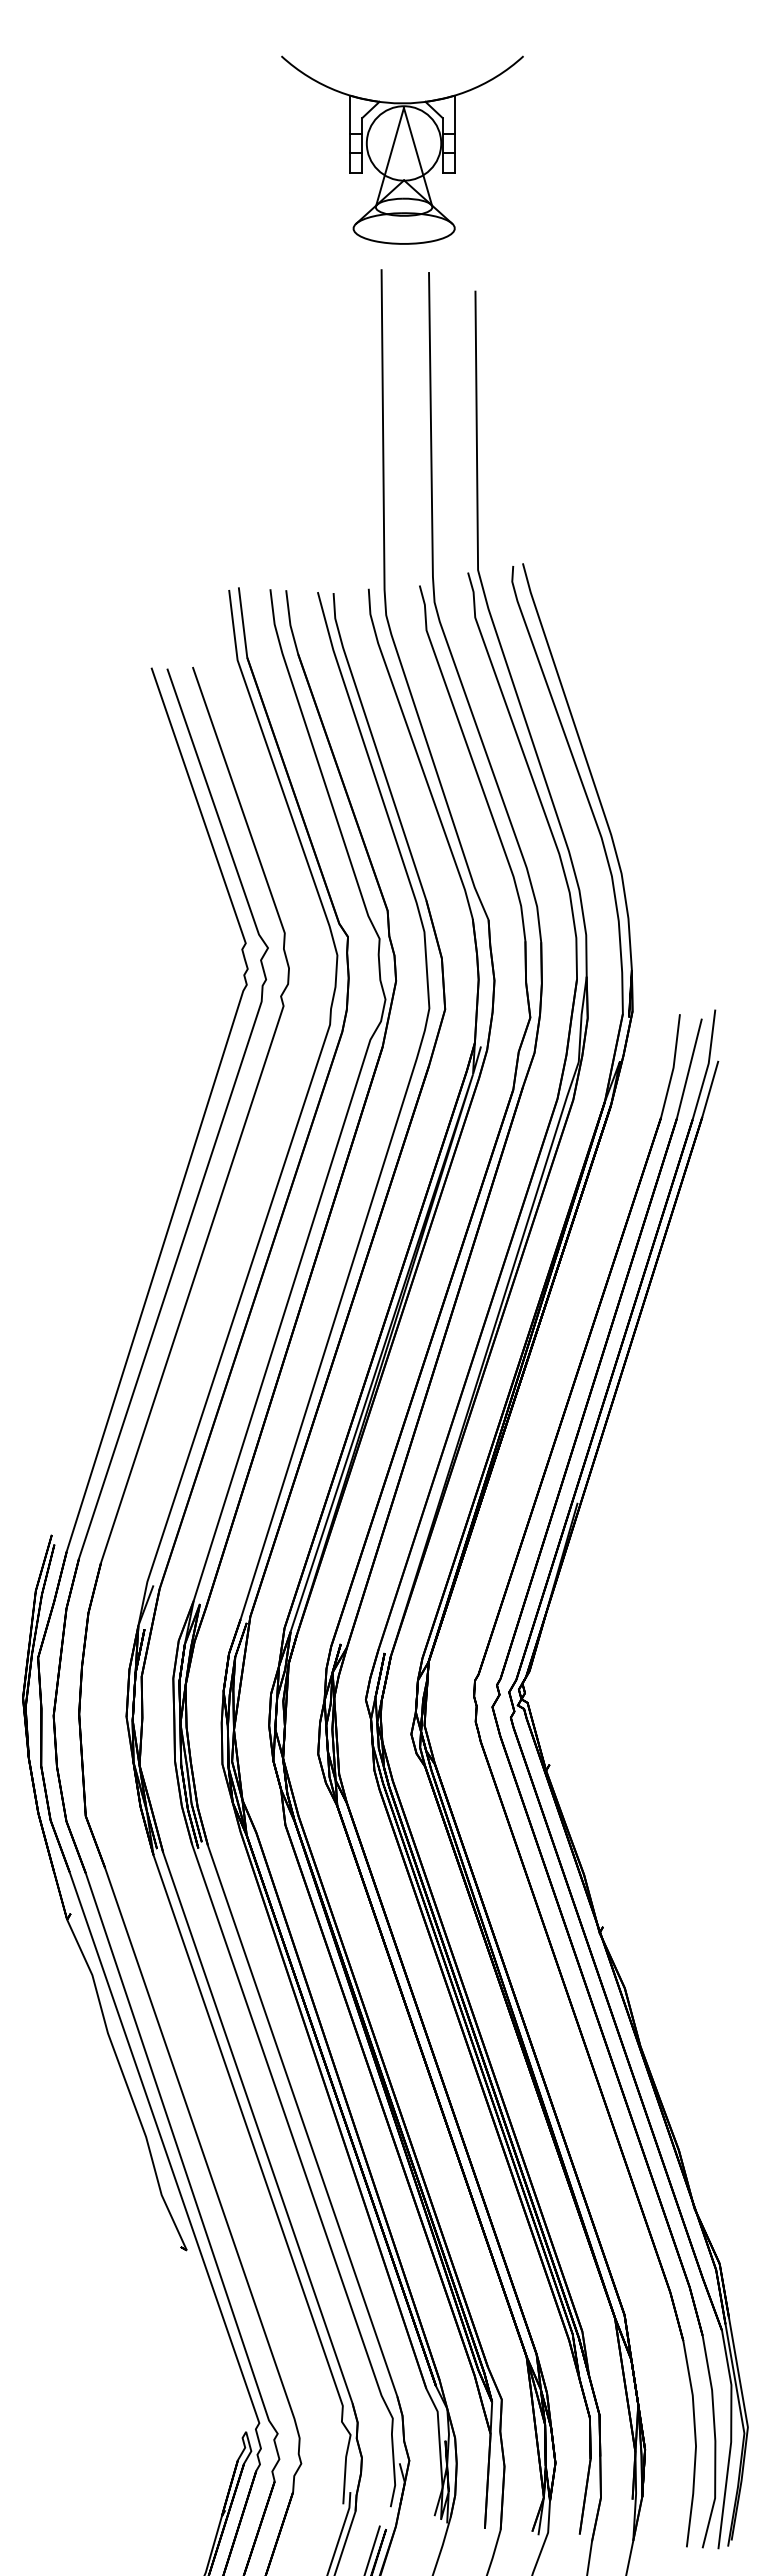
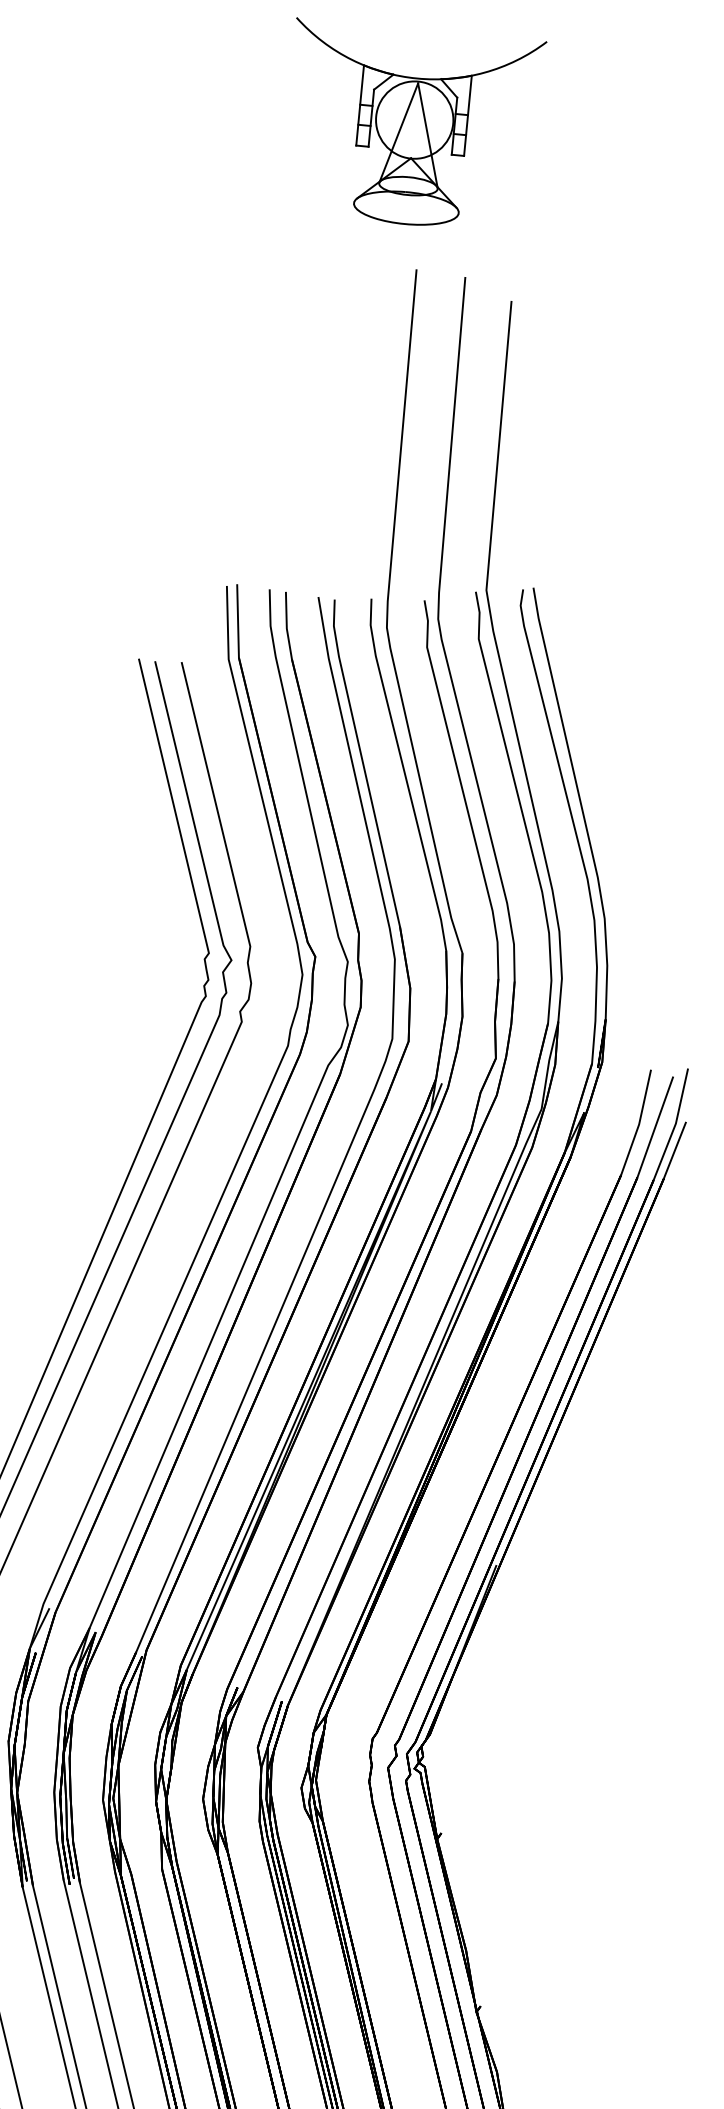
part: (402, 149) -> (412, 126), moved

